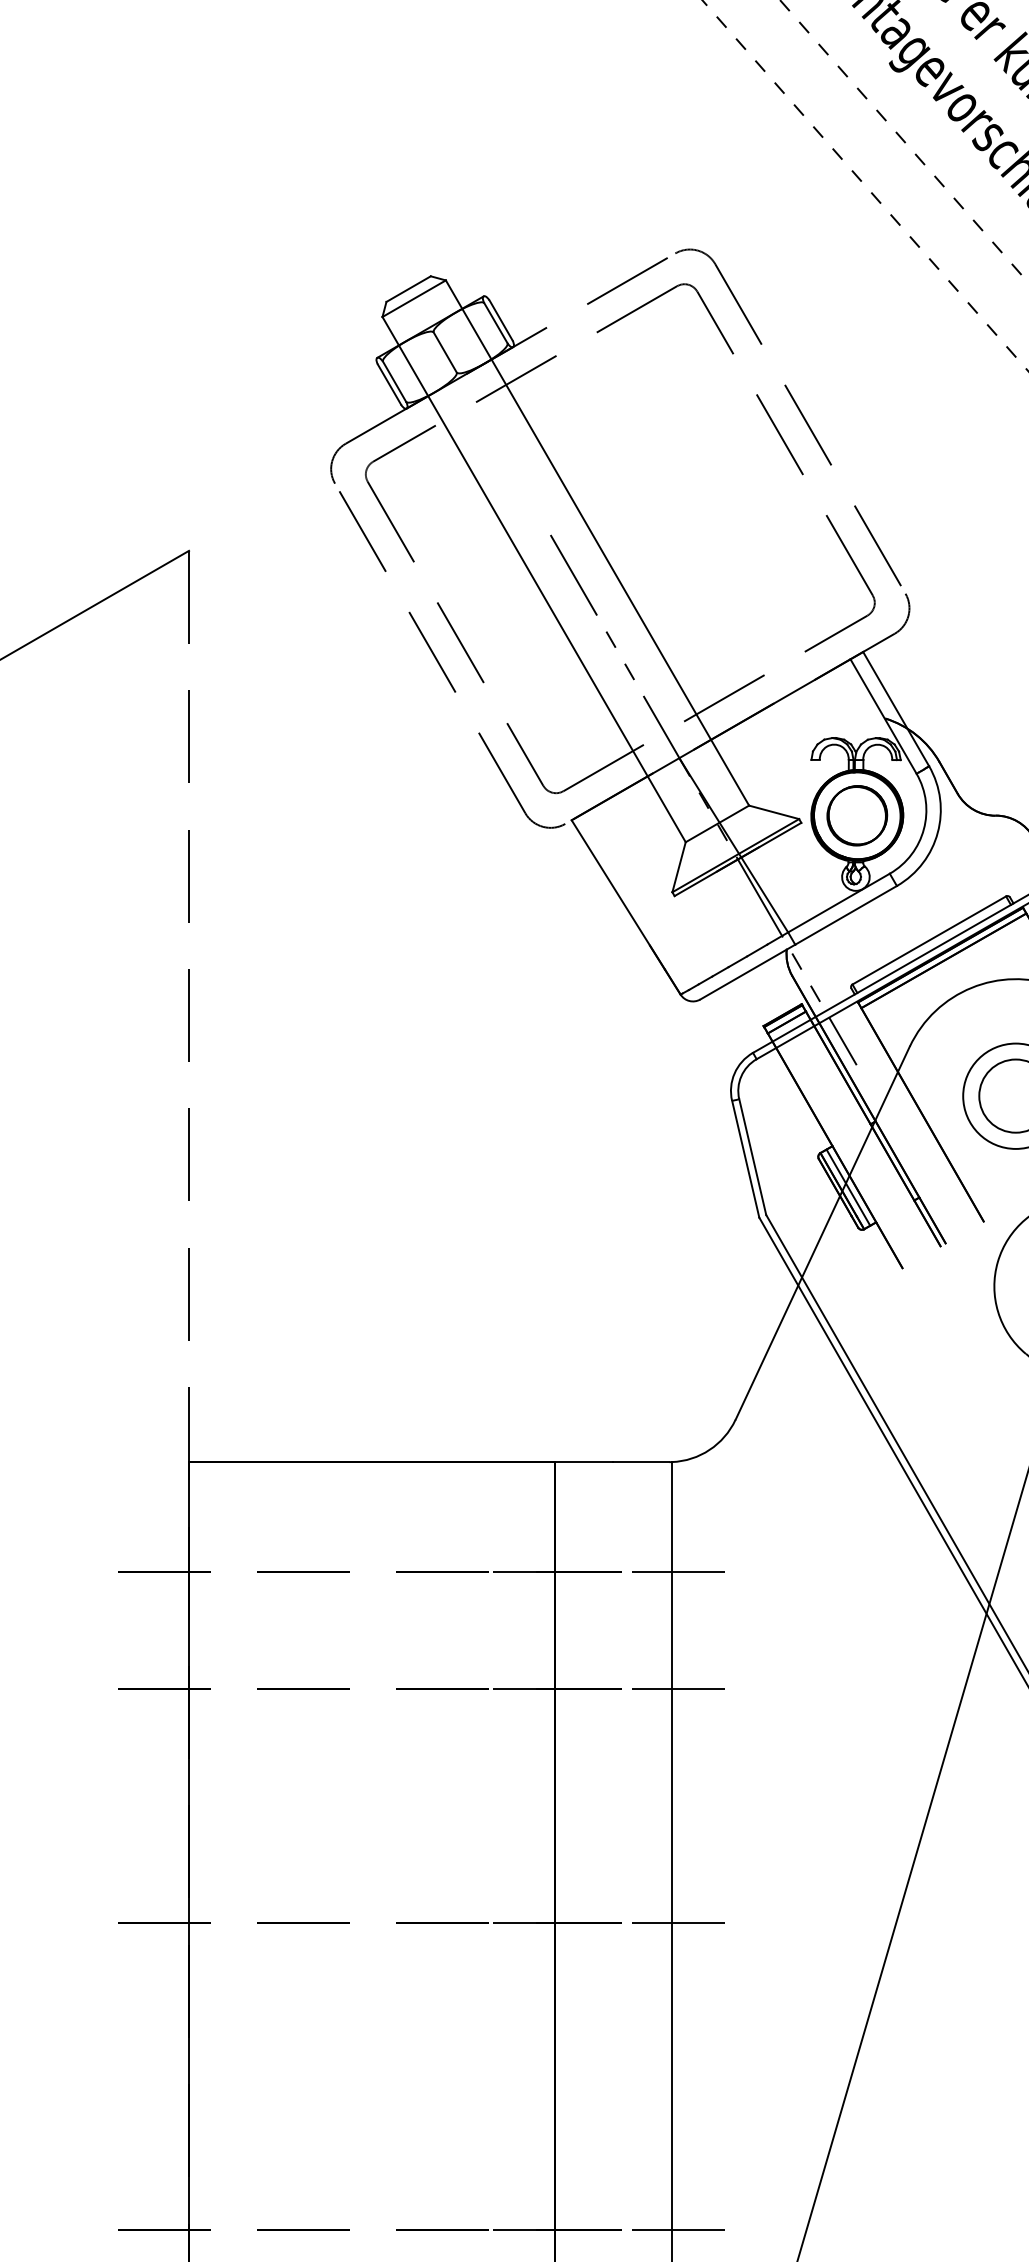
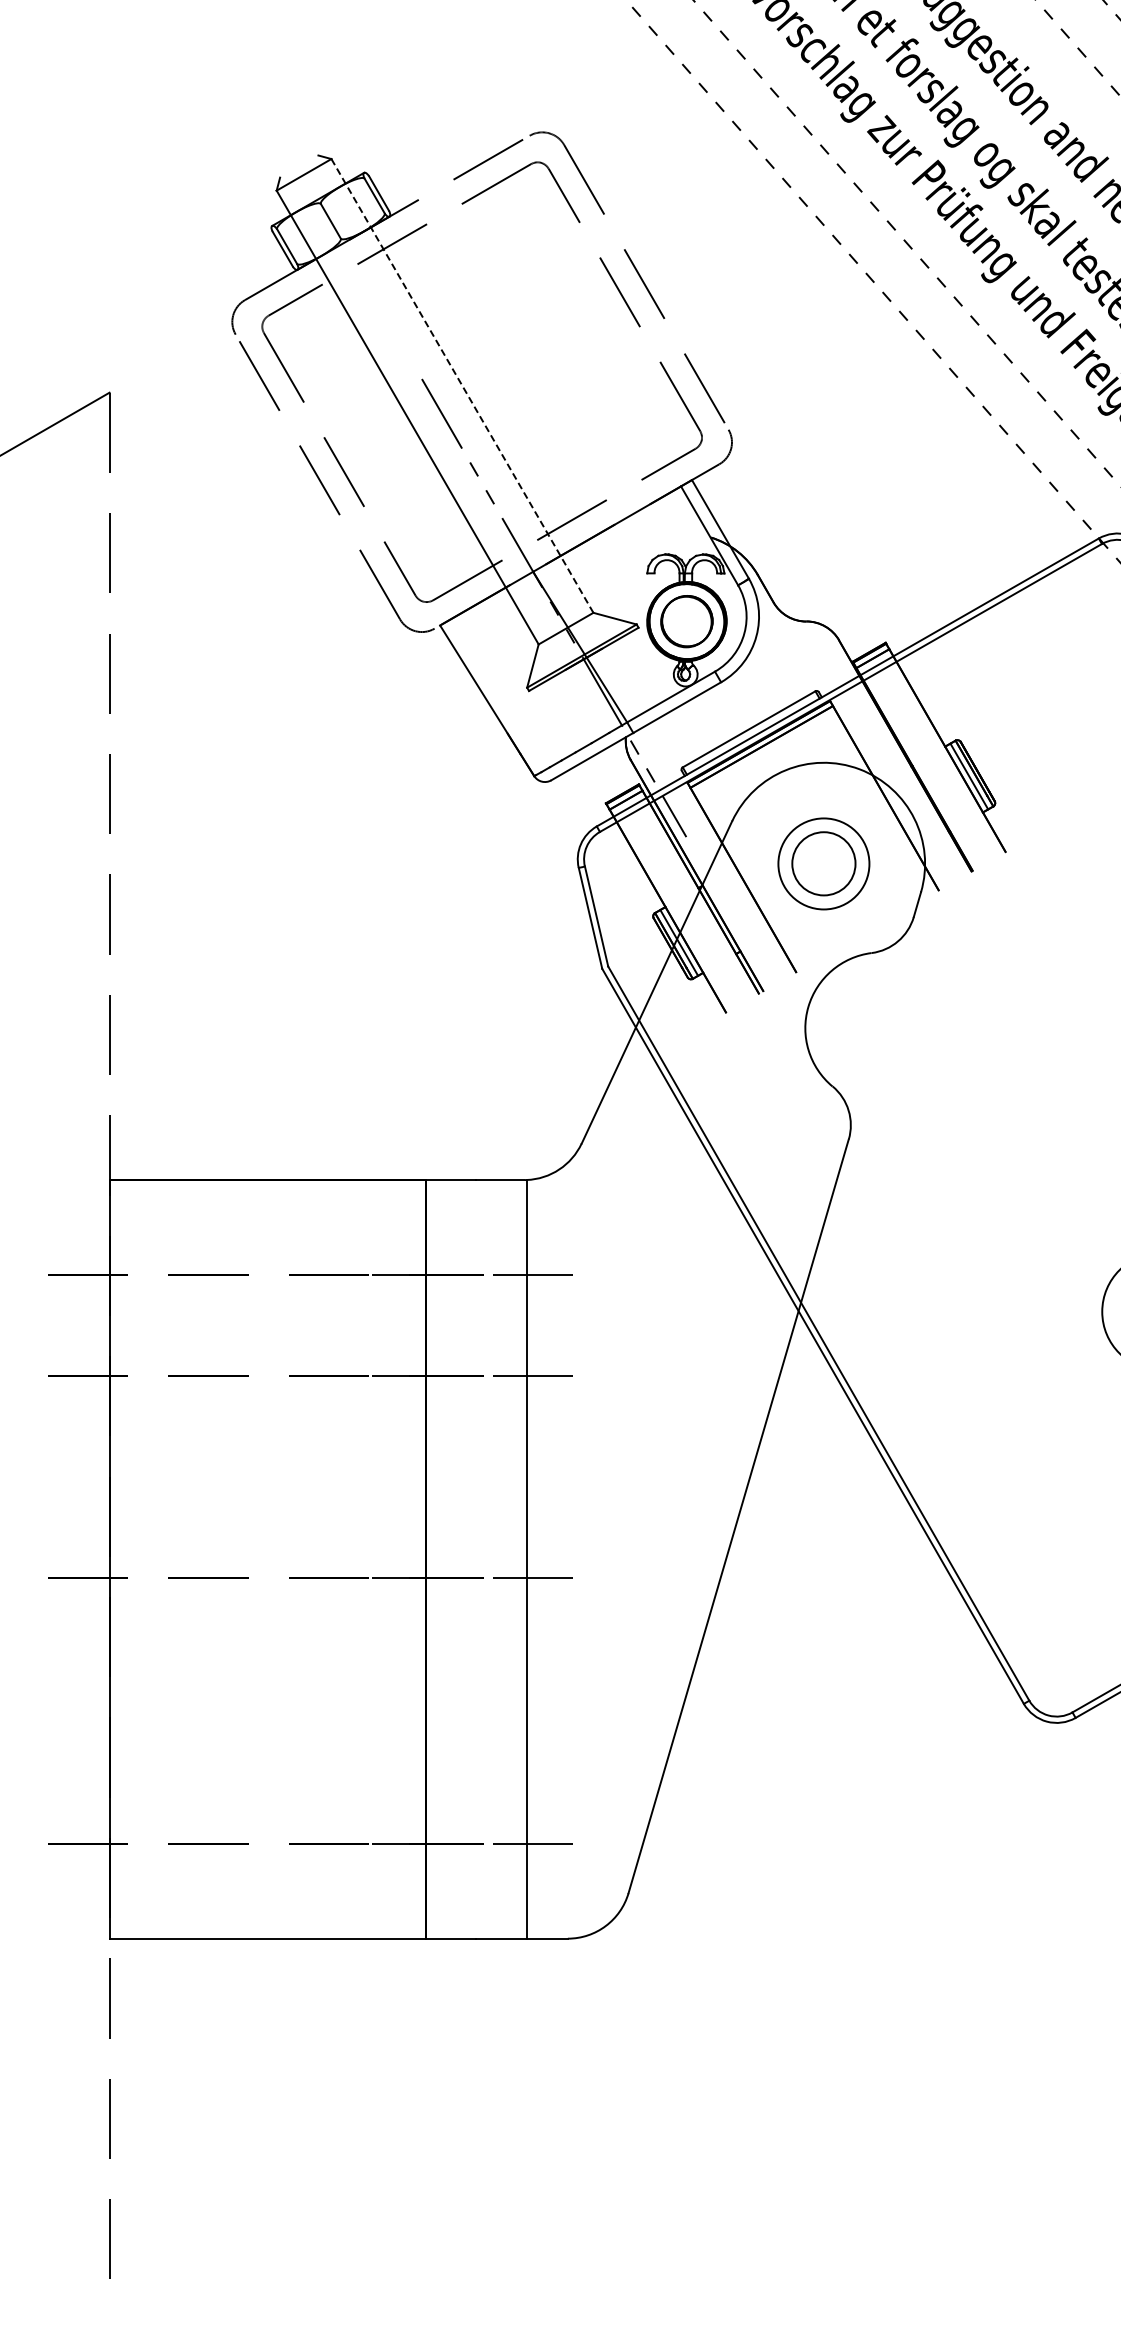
line: (408, 289) -> (299, 166), removed
line: (597, 542) -> (462, 385), solid -> dashed

